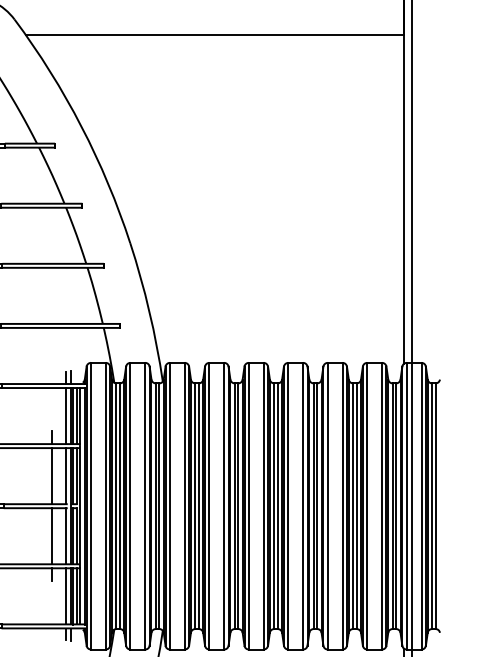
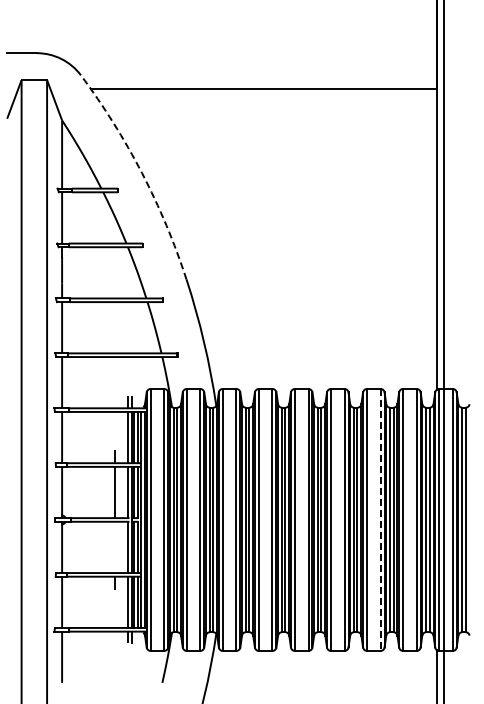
arc: (82, 127) -> (142, 173), solid -> dashed
line: (342, 505) -> (380, 519), solid -> dashed
line: (51, 536) -> (114, 547), removed

